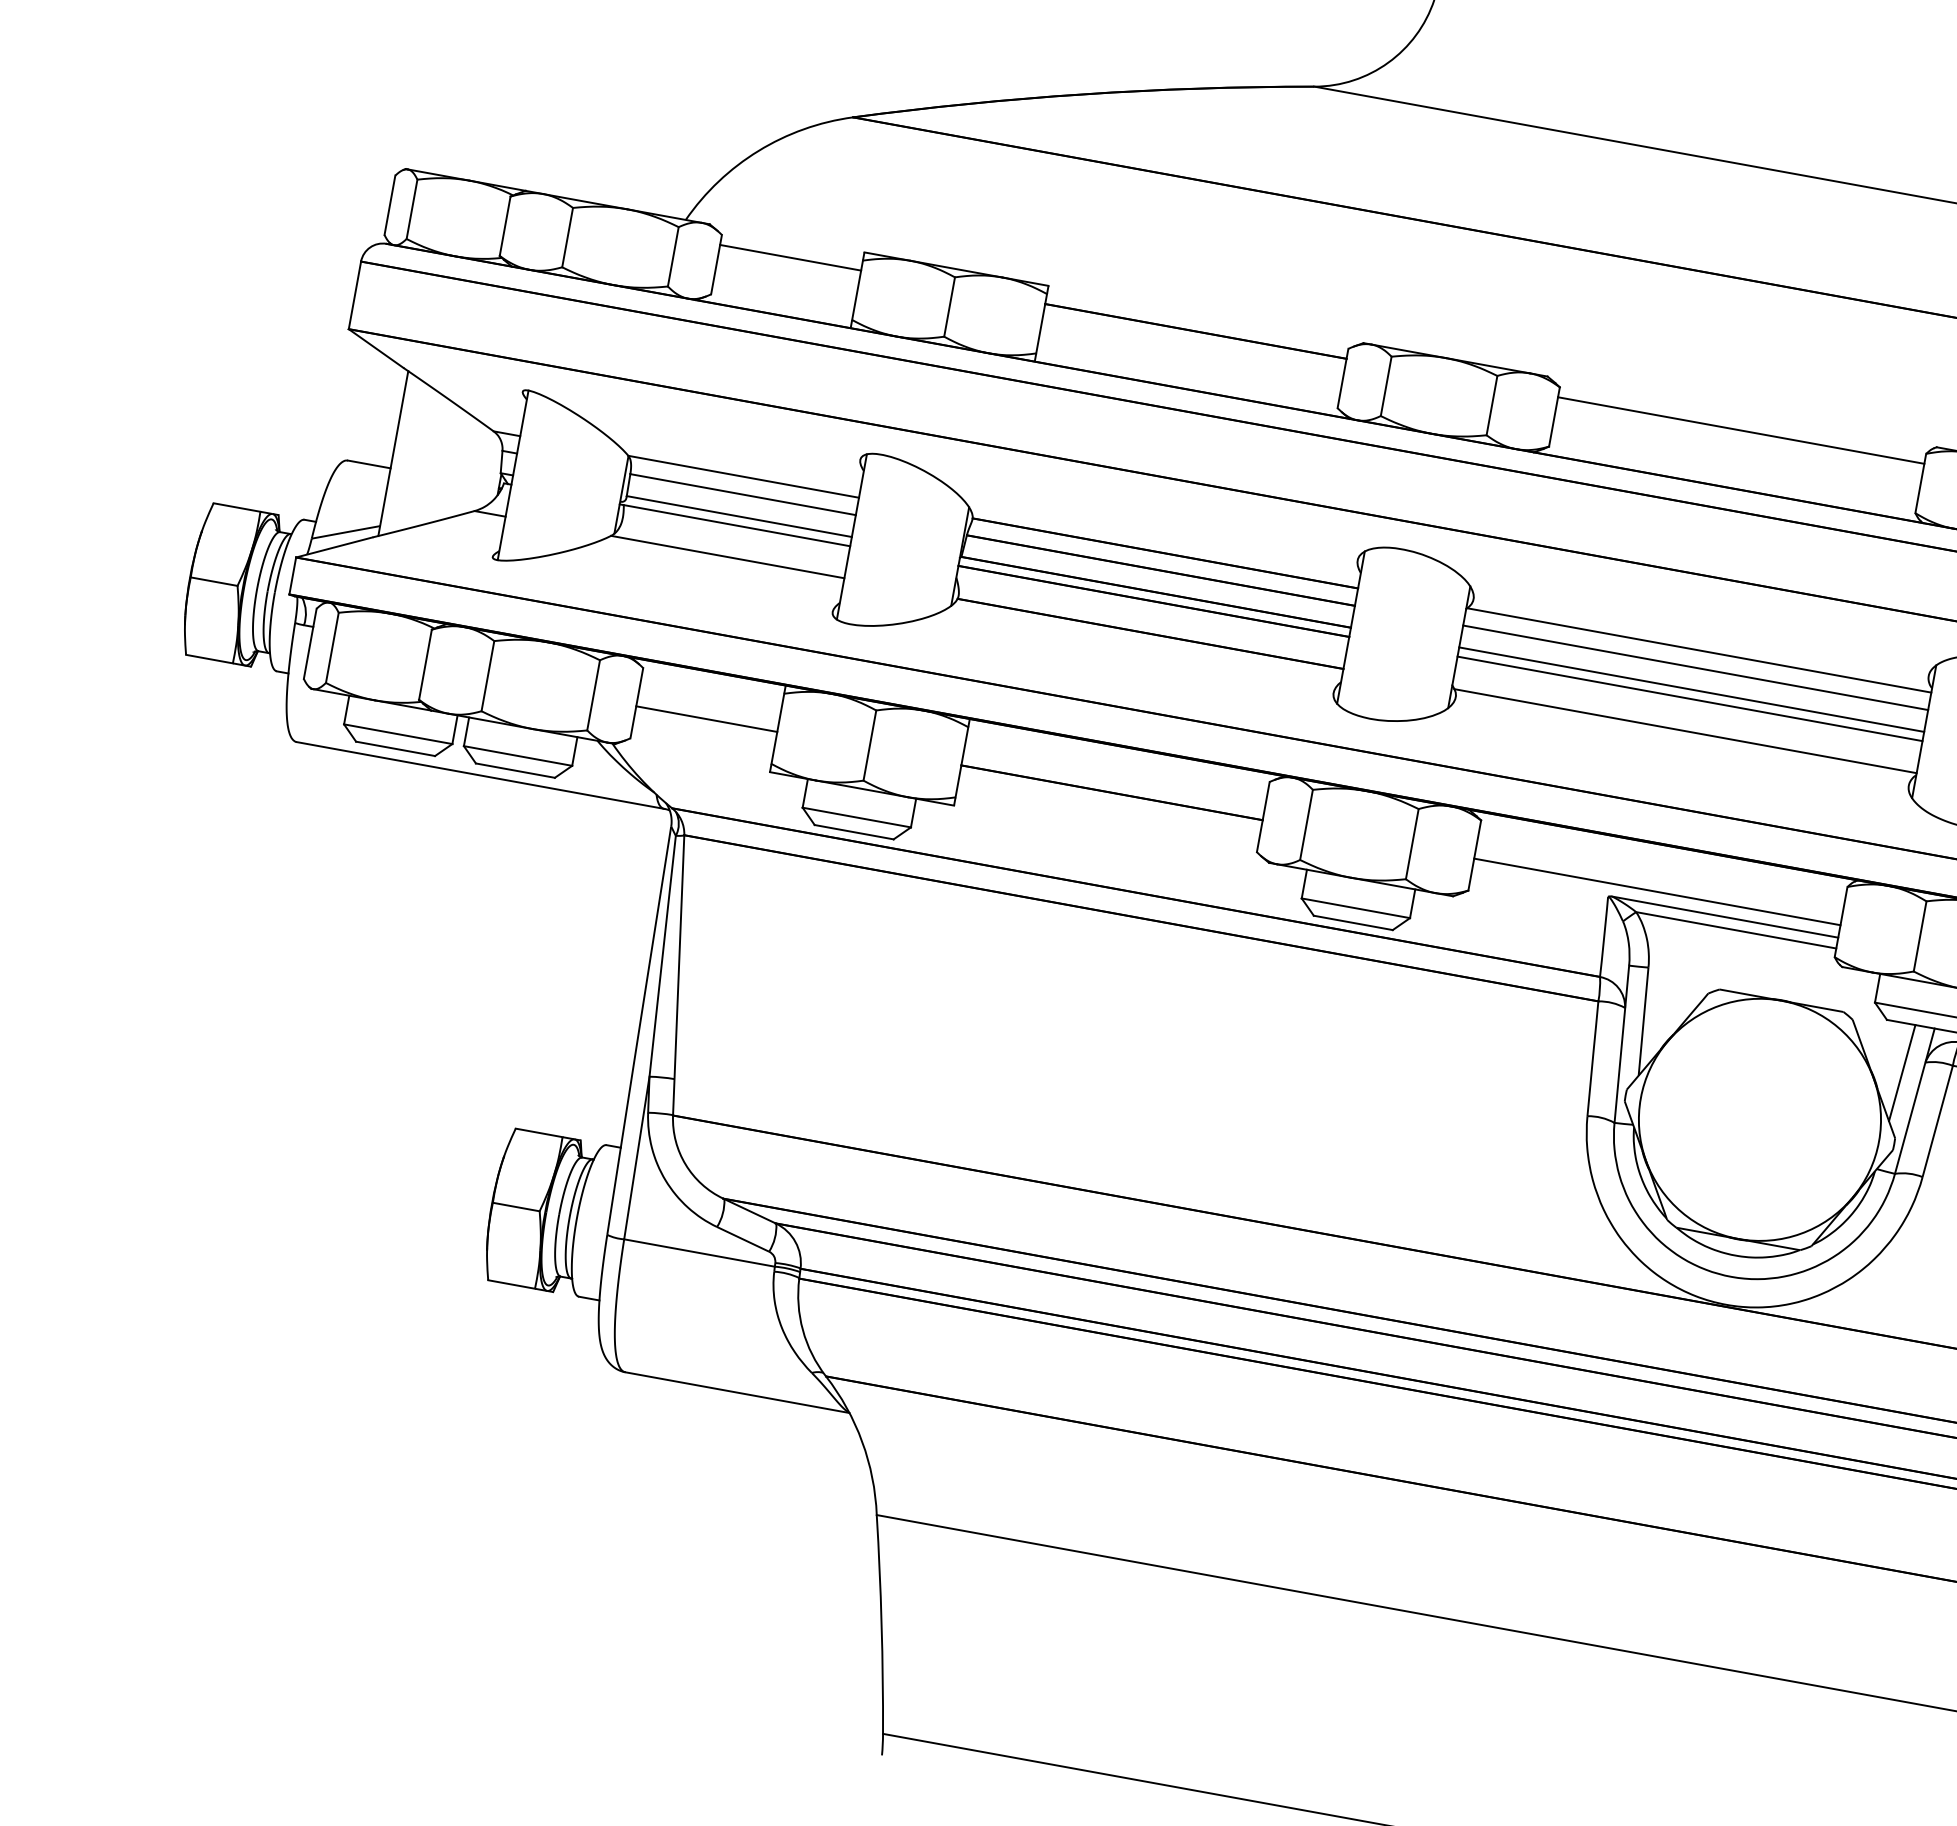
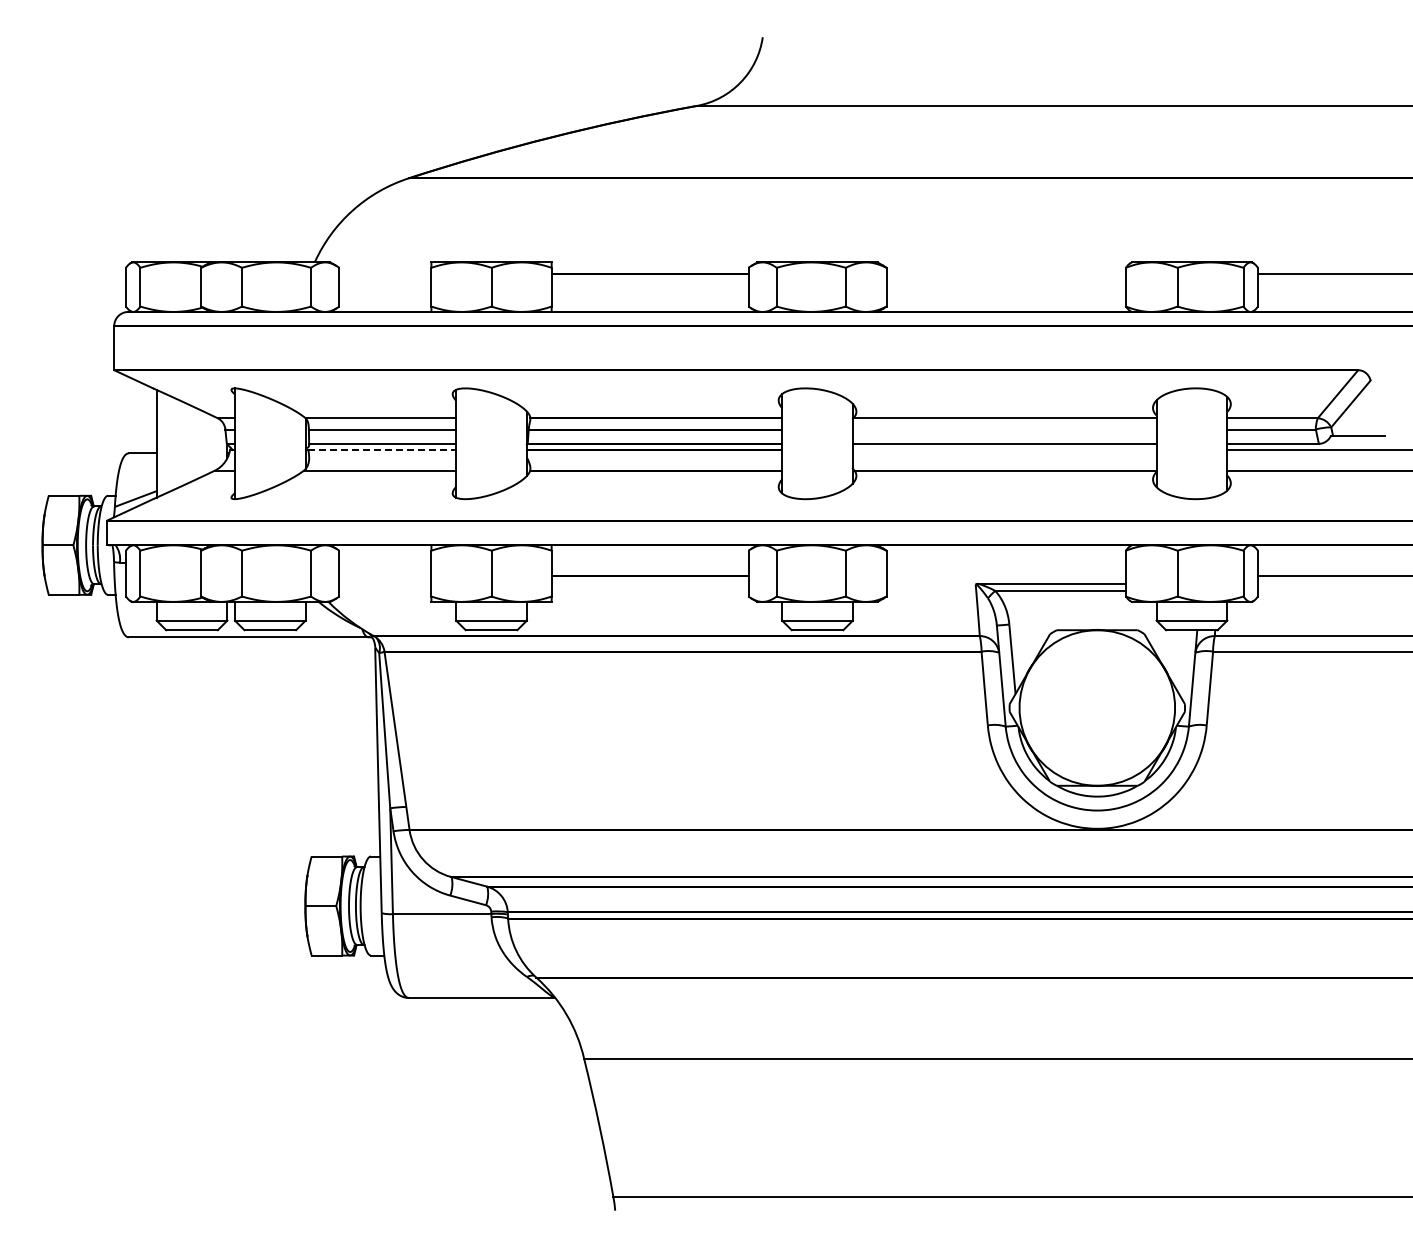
line: (790, 258) -> (385, 274), removed
line: (1740, 430) -> (1005, 274), removed
line: (737, 525) -> (382, 449), solid -> dashed
line: (1695, 667) -> (1004, 429), removed
line: (1689, 698) -> (1004, 449), removed
line: (707, 718) -> (385, 575), removed
line: (1656, 891) -> (1005, 575), removed
line: (1901, 1073) -> (1181, 662), removed

